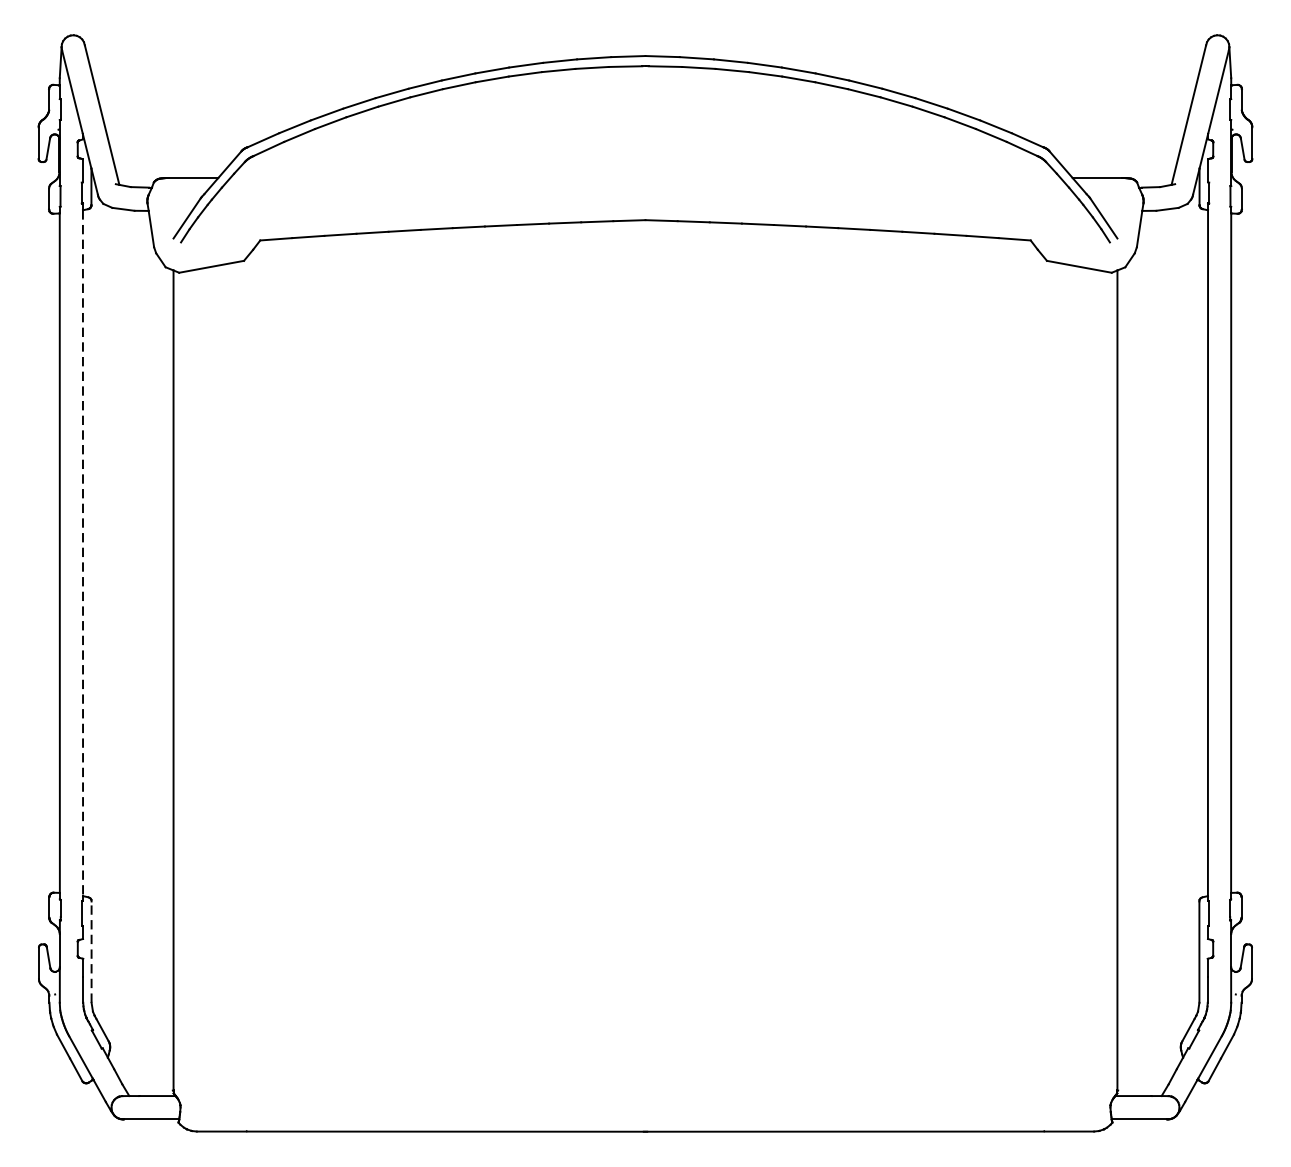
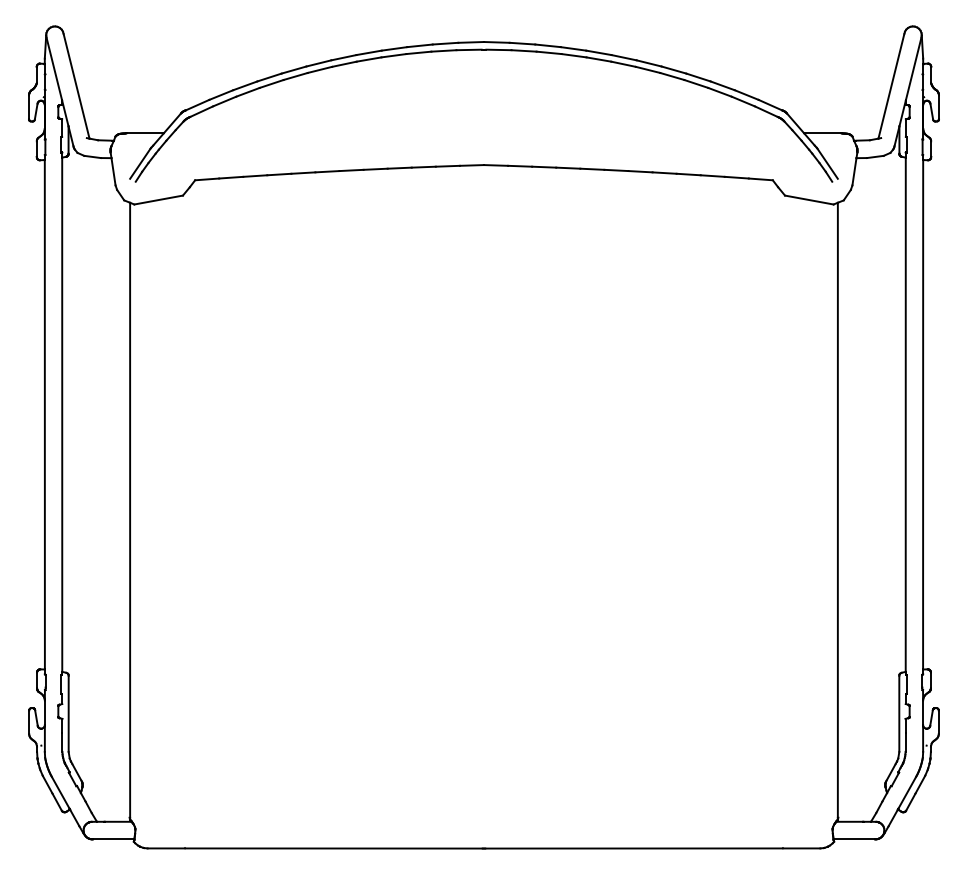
line: (83, 554) -> (62, 415), dashed -> solid
line: (91, 951) -> (68, 713), dashed -> solid

